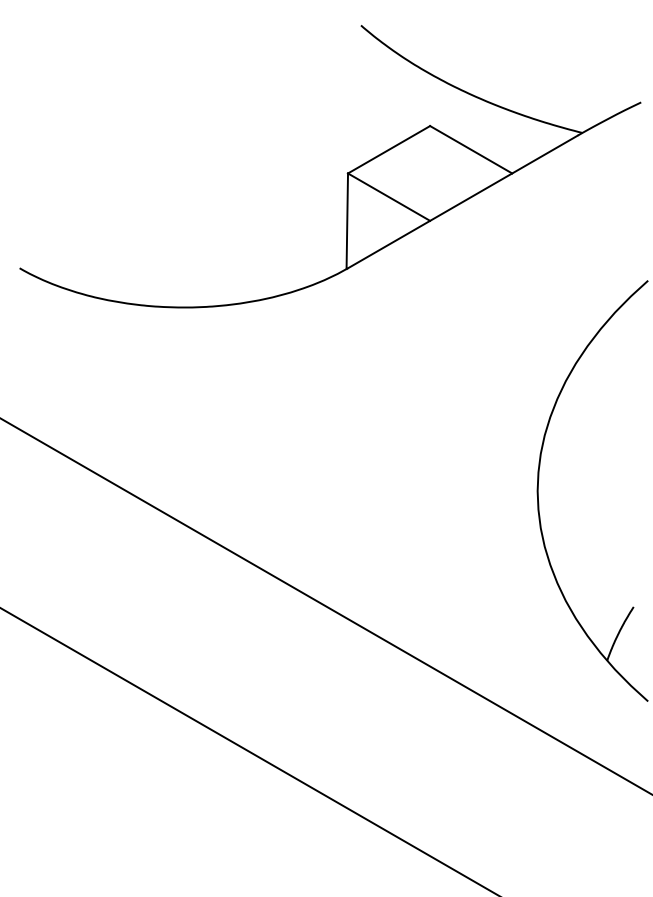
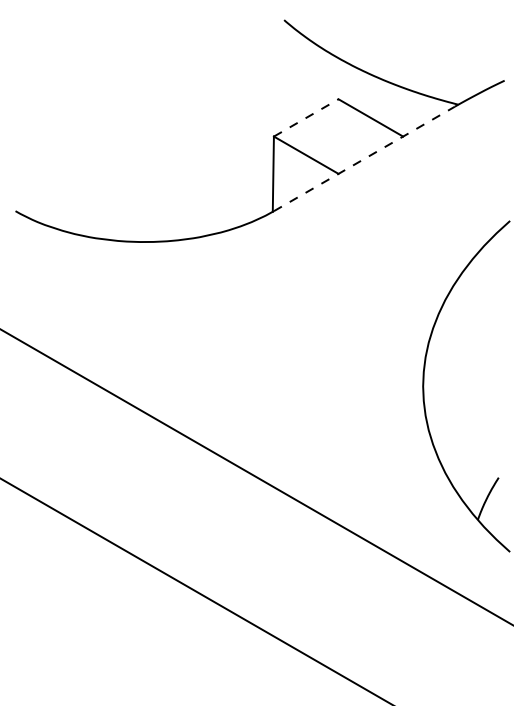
line: (389, 149) -> (306, 117), solid -> dashed
line: (462, 201) -> (364, 158), solid -> dashed

